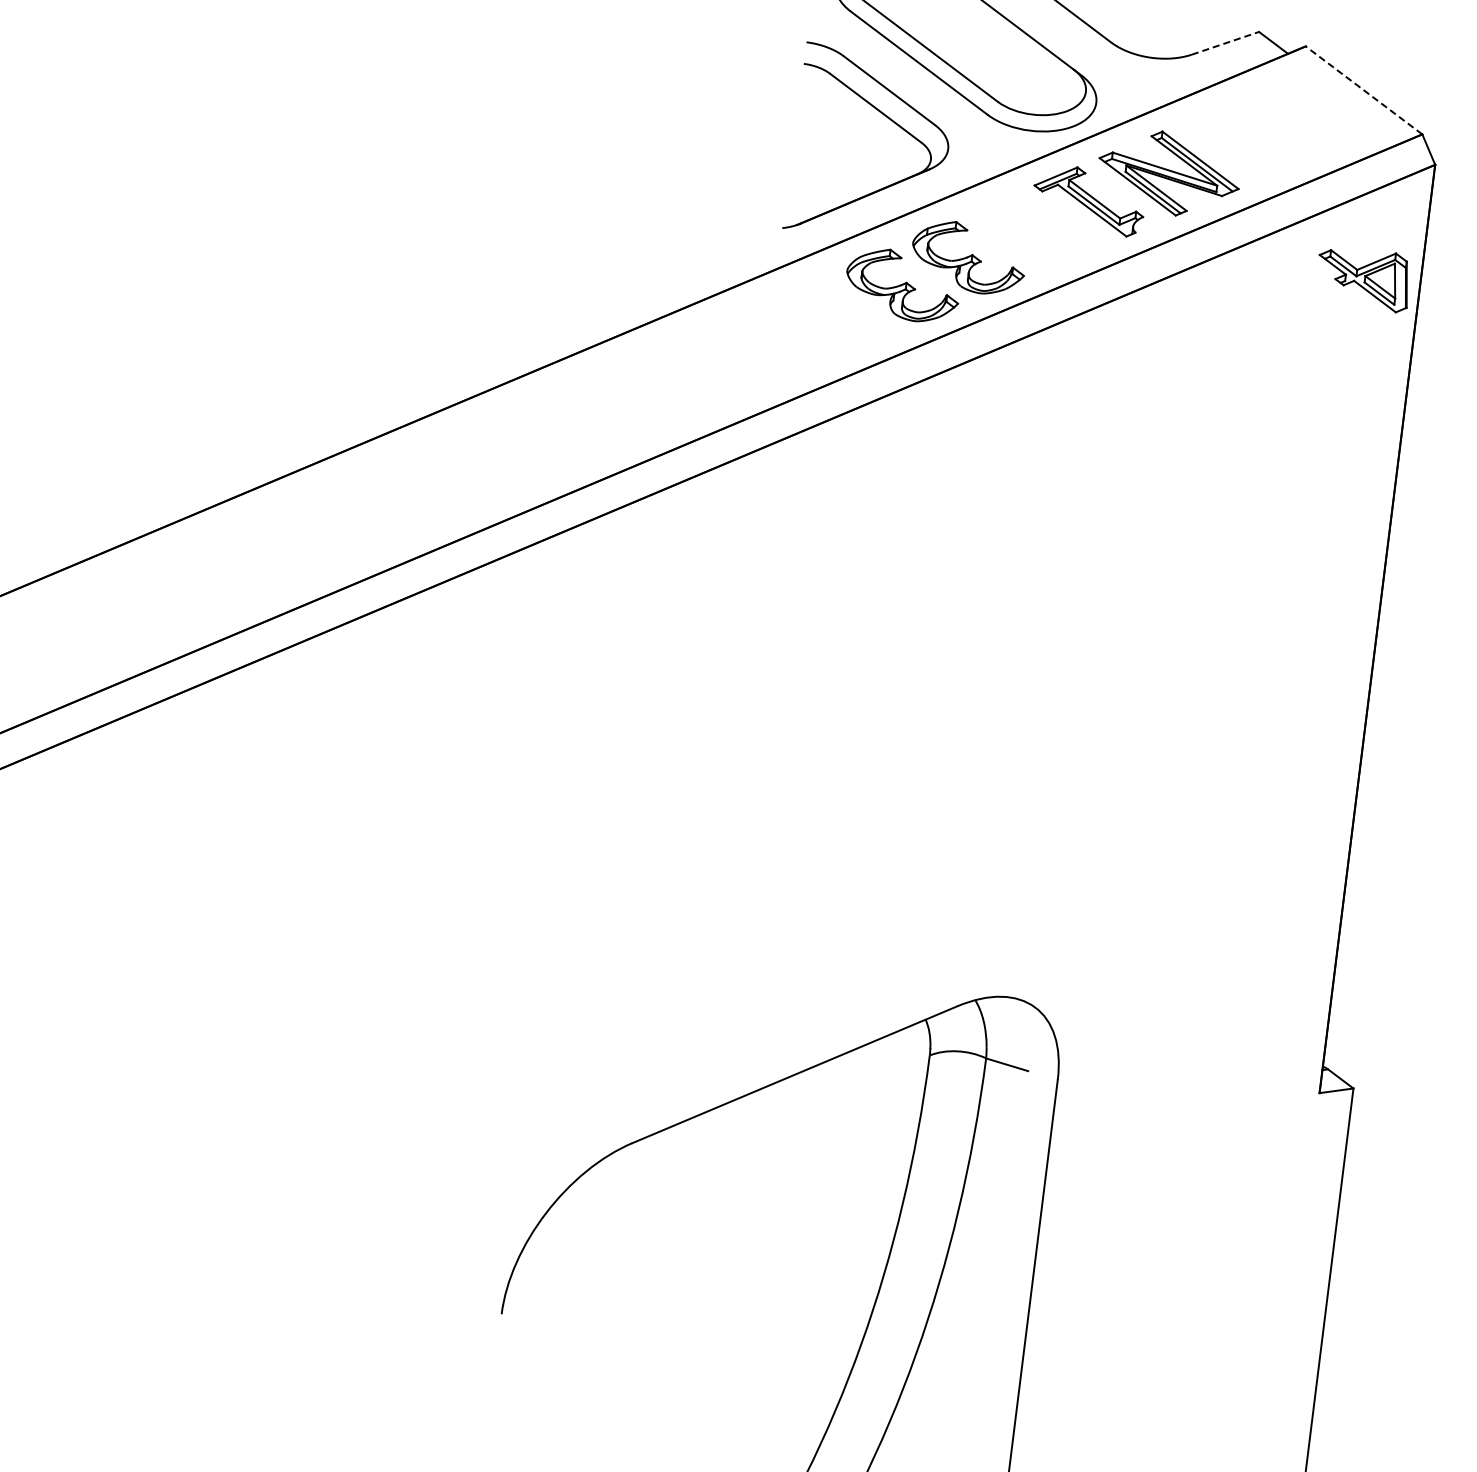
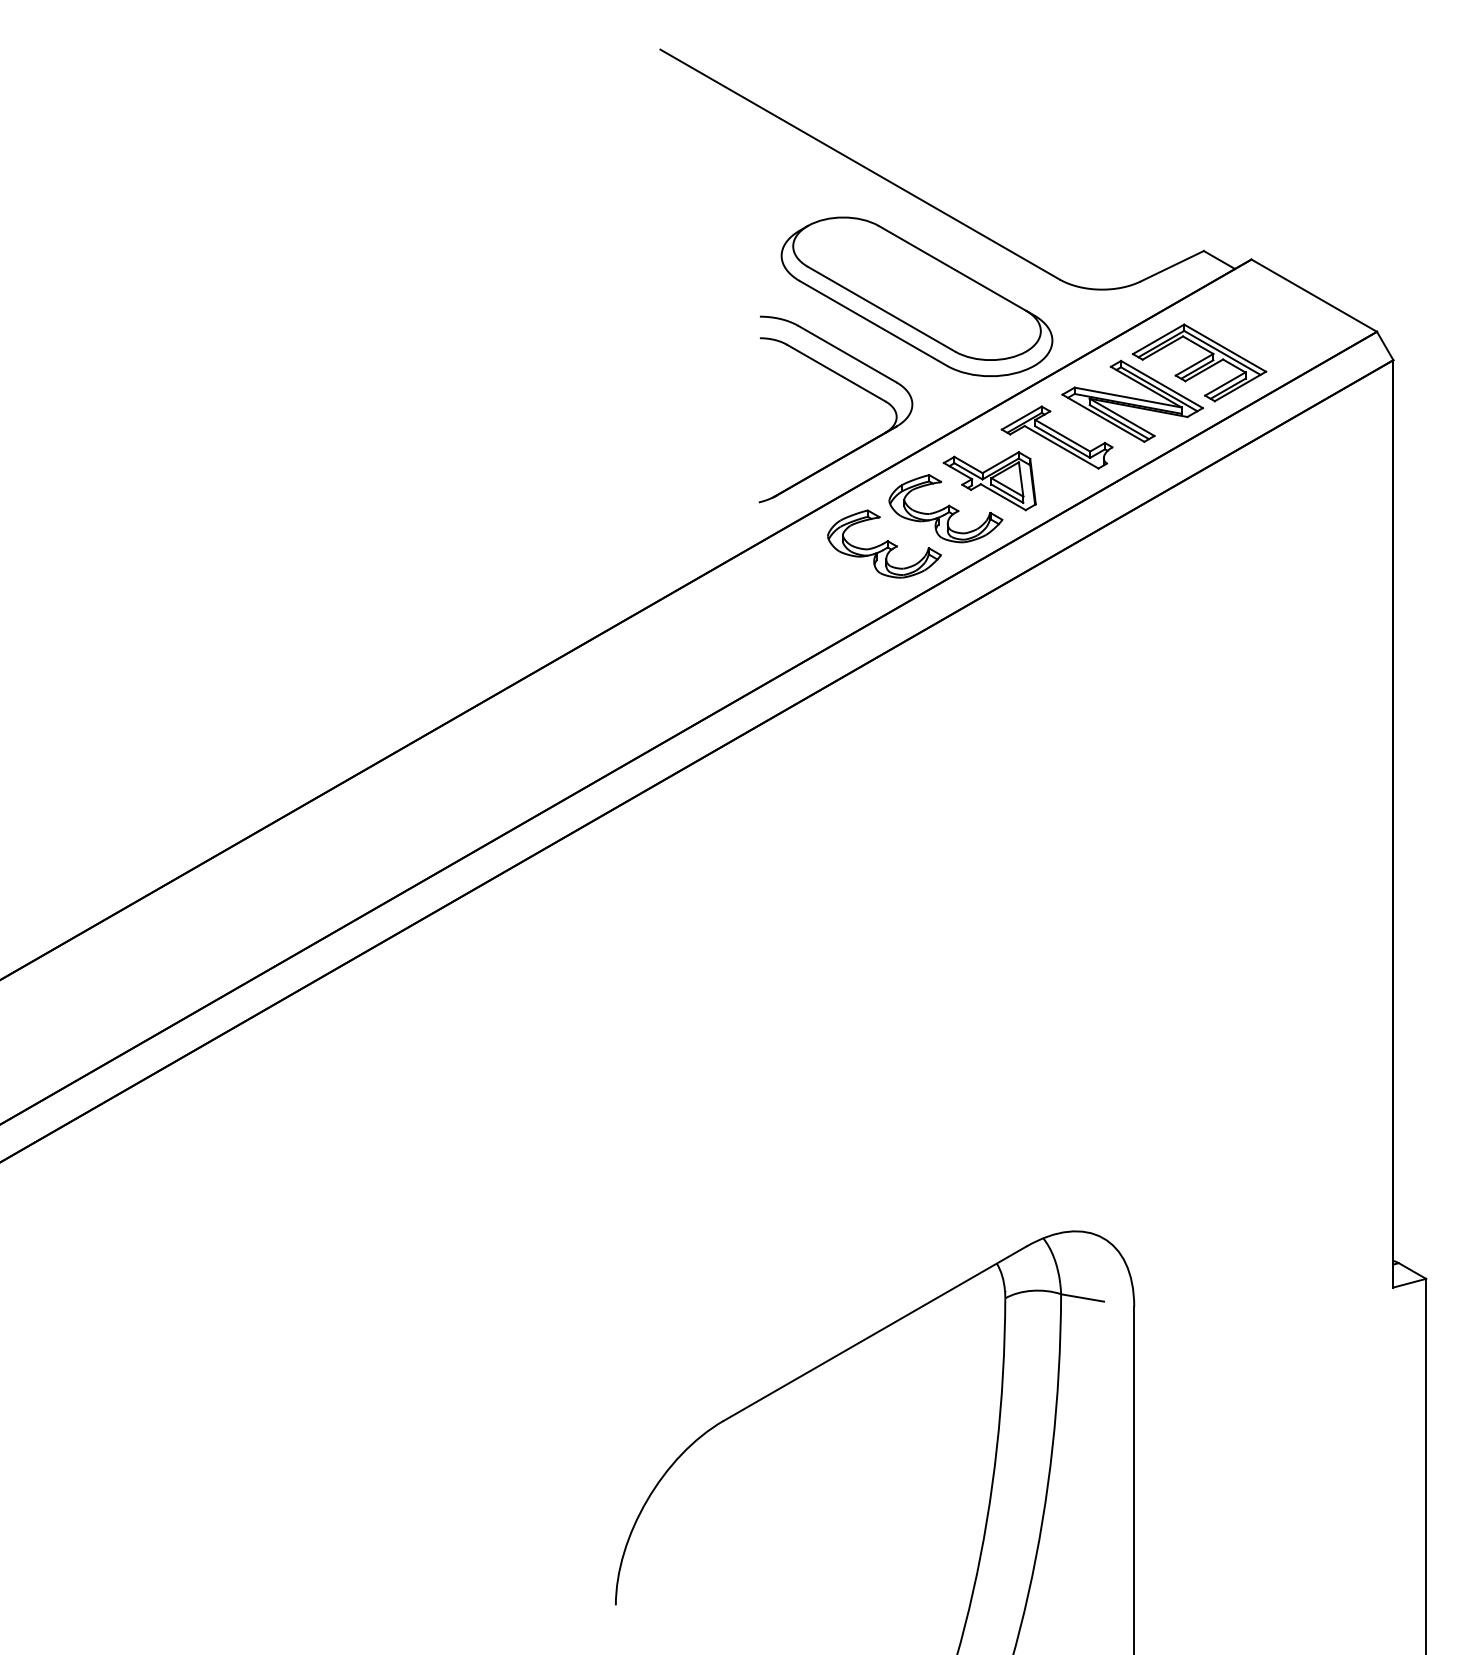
line: (1225, 43) -> (1172, 266), dashed -> solid
line: (1363, 90) -> (1313, 295), dashed -> solid
part: (1240, 142) -> (1199, 362), added
part: (1363, 279) -> (989, 481), moved

